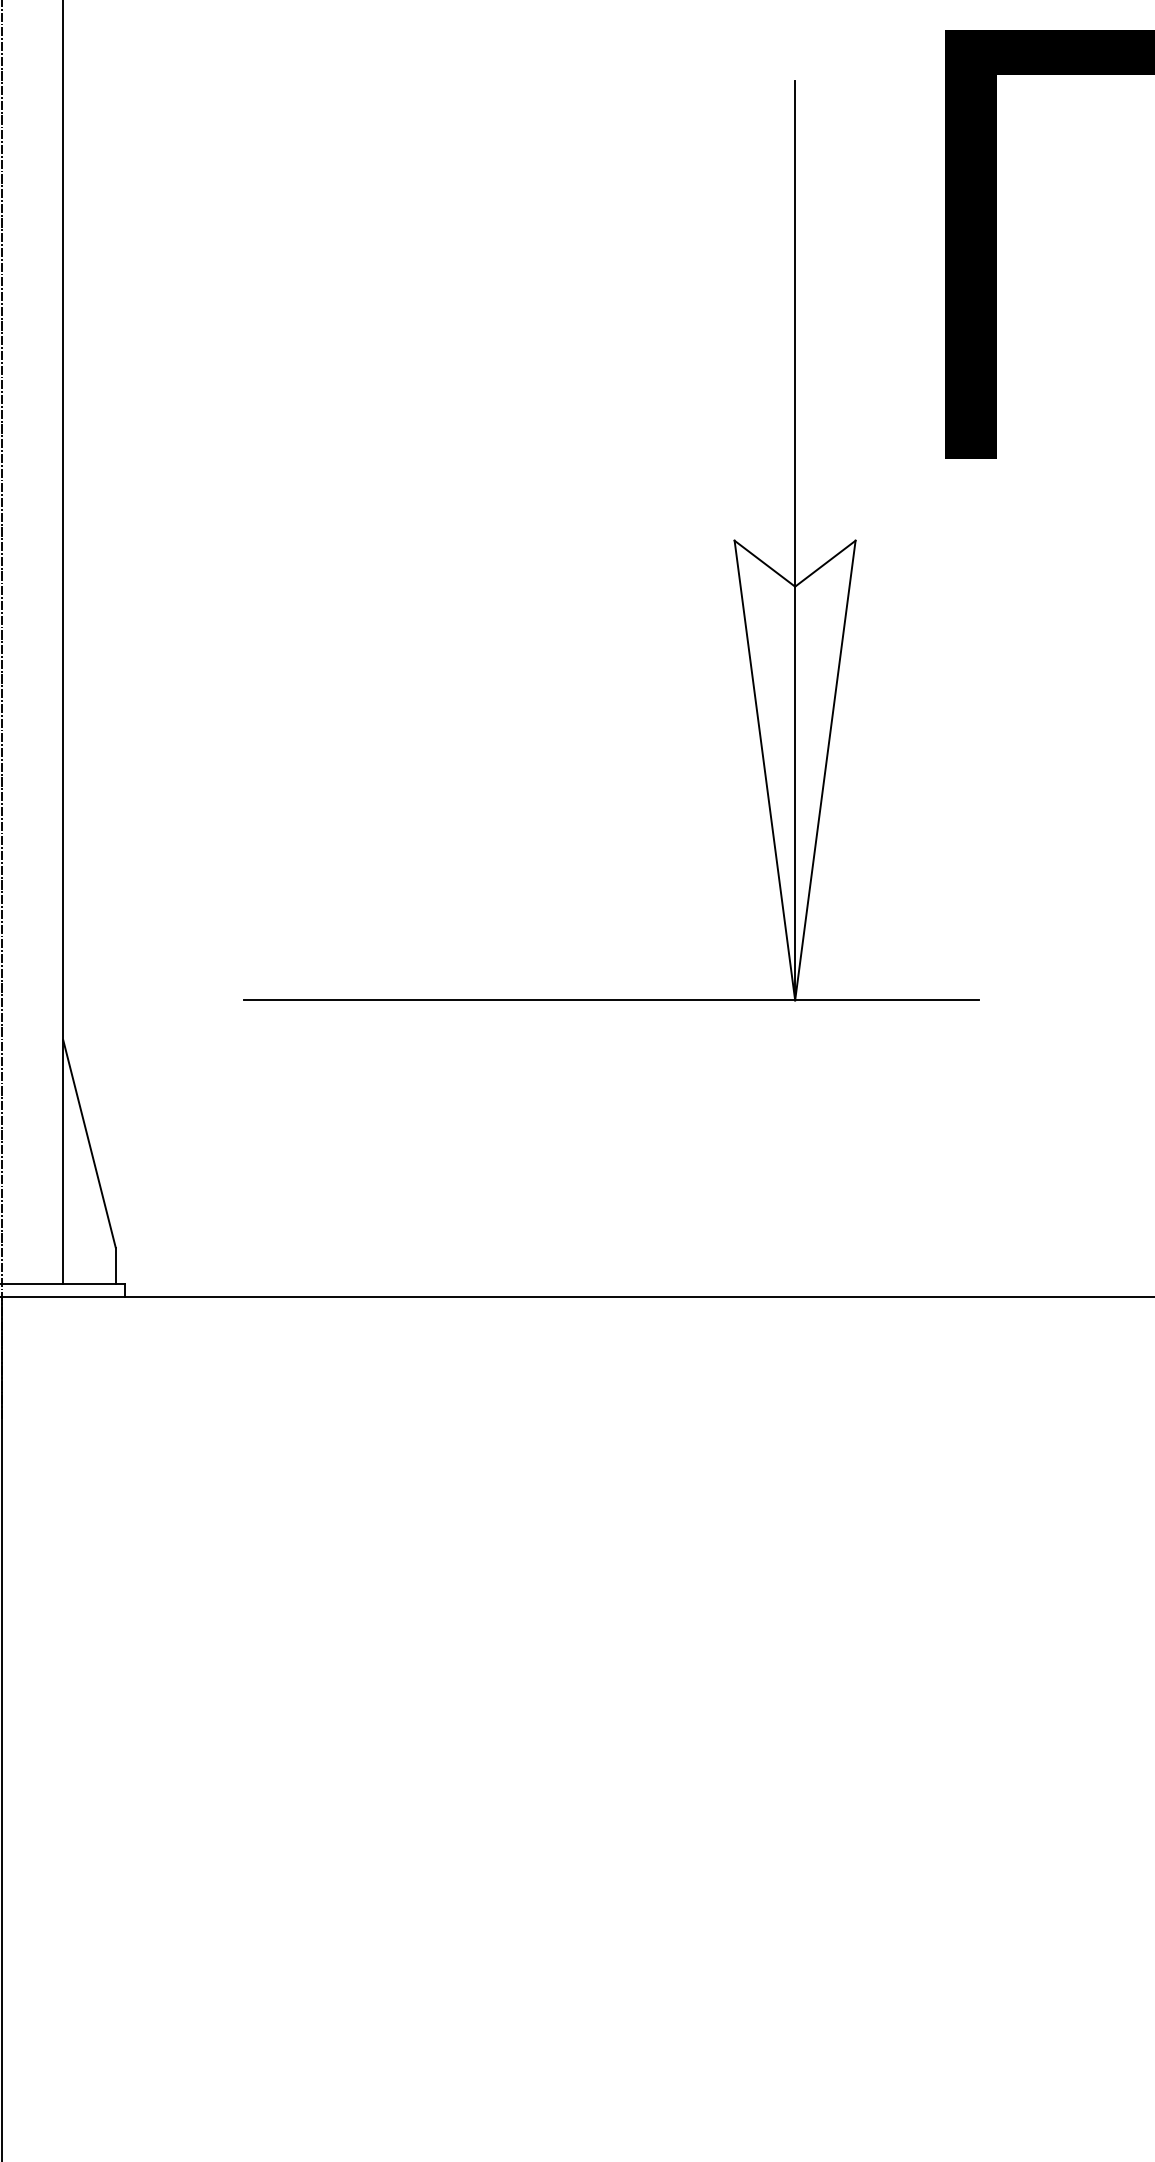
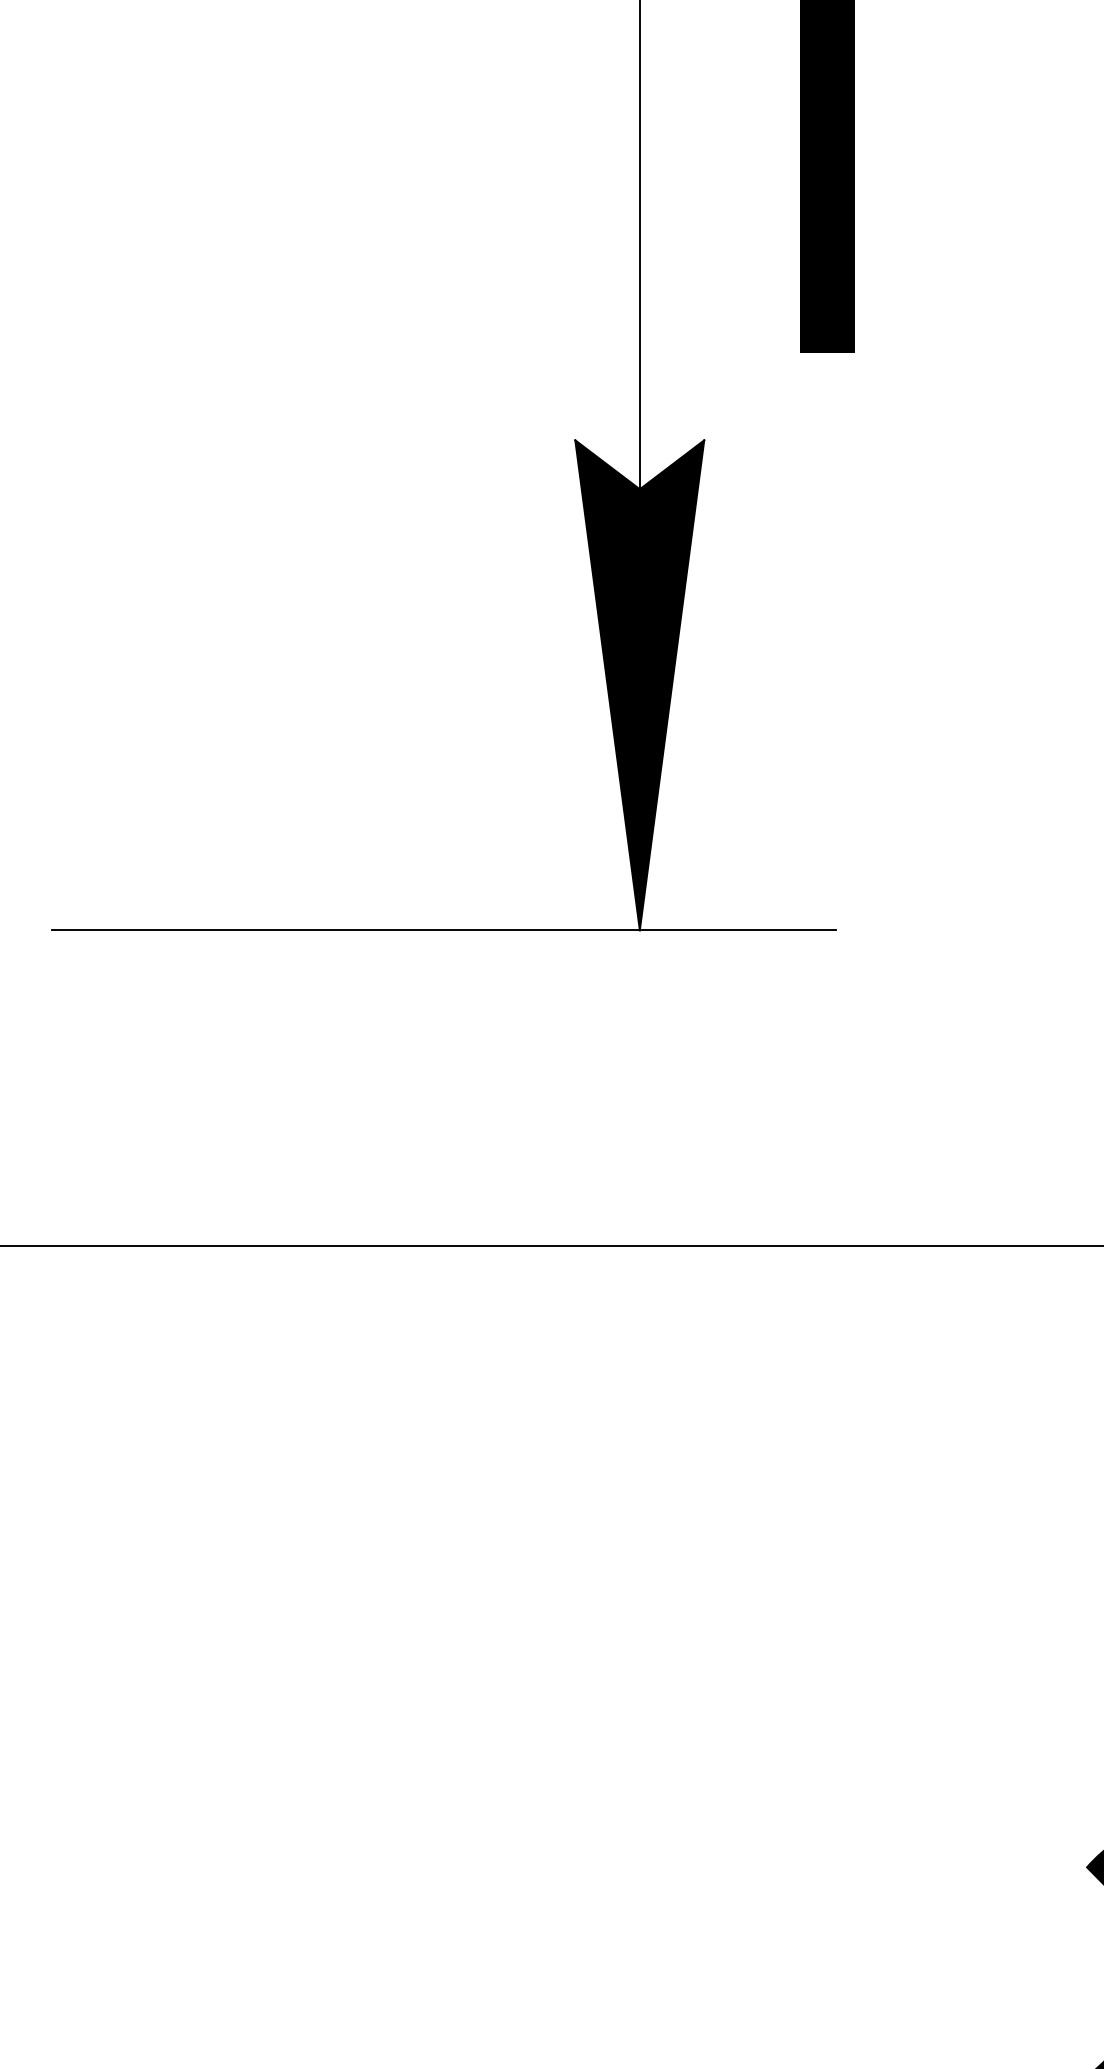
fill: (794, 770) -> (639, 685), added

